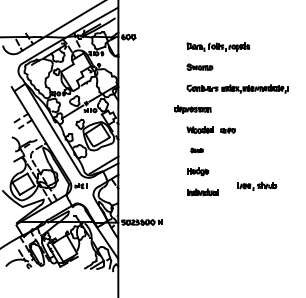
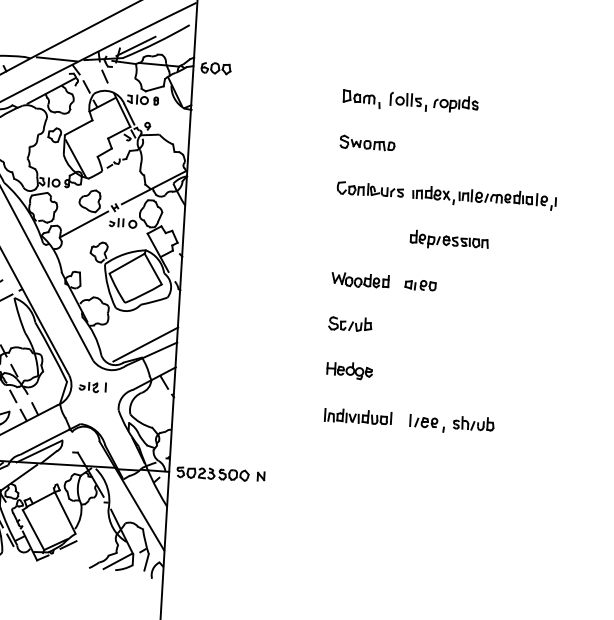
part: (192, 109) -> (448, 240), moved
part: (196, 150) -> (349, 324), size x1.67
part: (257, 185) -> (452, 422), moved

